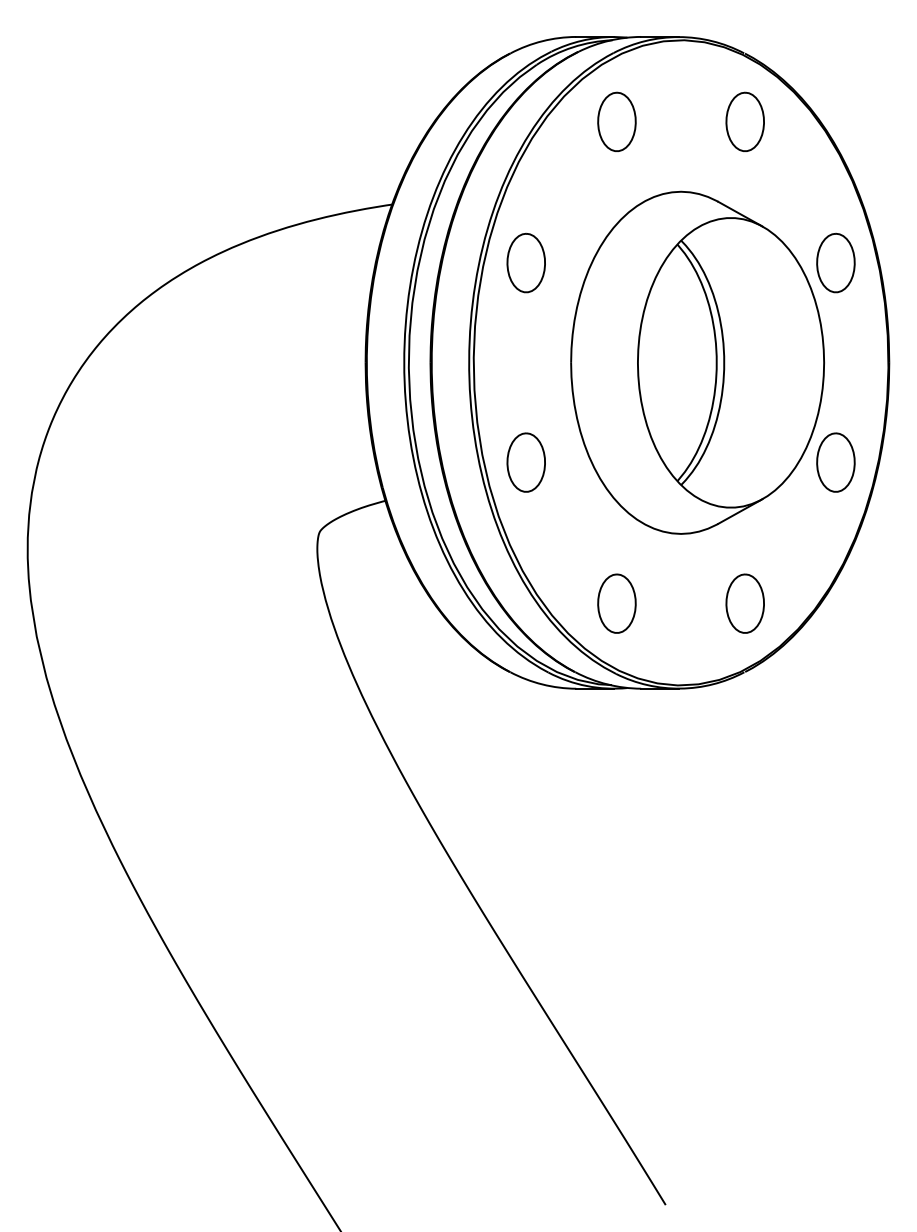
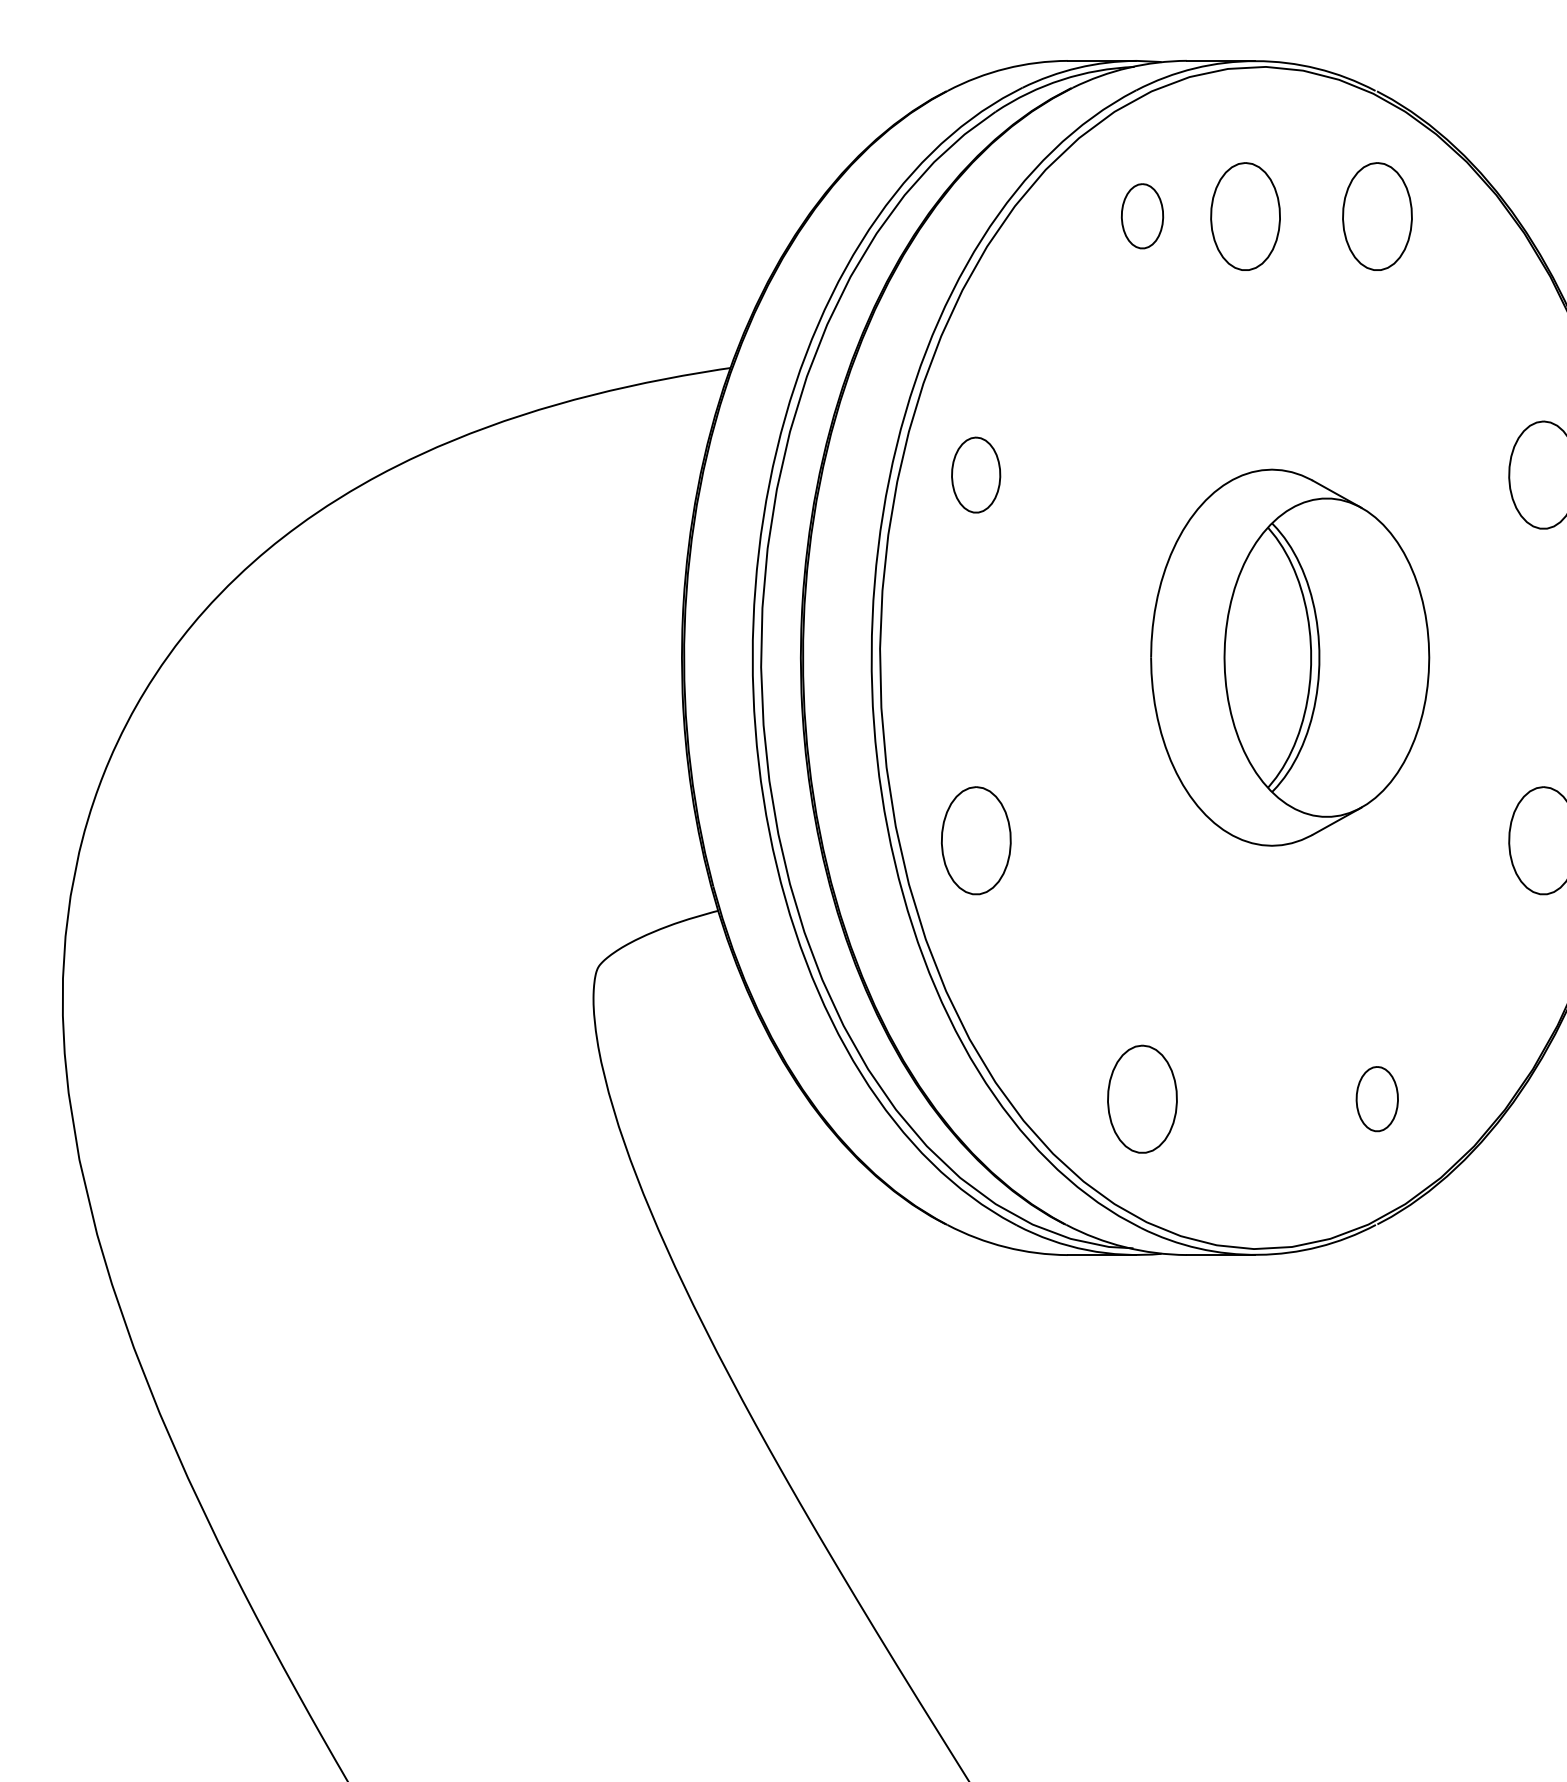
part: (616, 121) -> (1141, 215), size x0.6
part: (672, 121) -> (1244, 215), added
part: (525, 262) -> (974, 474), size x0.7
part: (697, 362) -> (1290, 657), size x0.6
part: (744, 603) -> (1376, 1098), size x0.6

